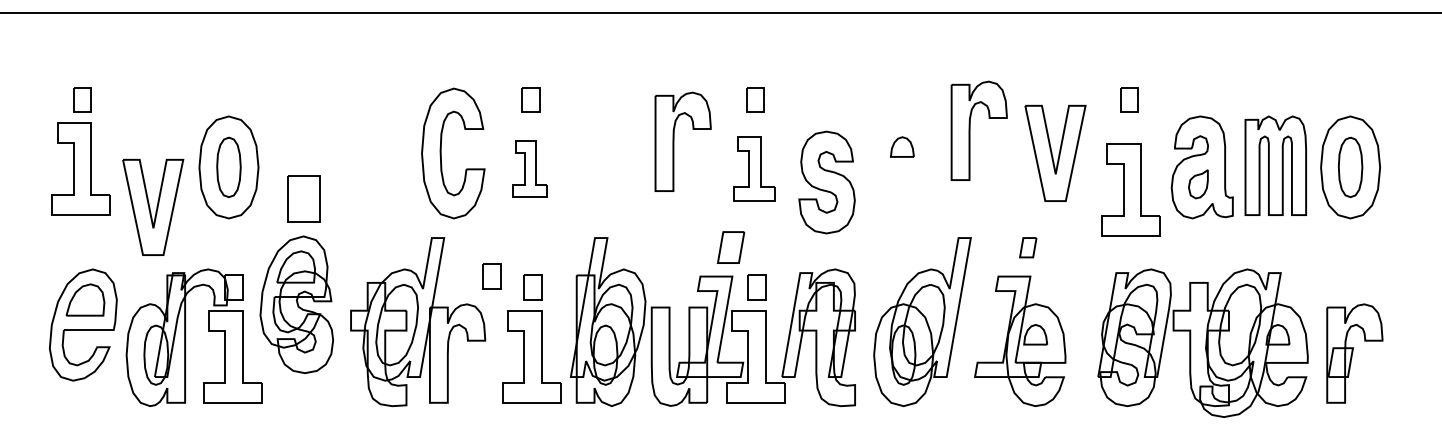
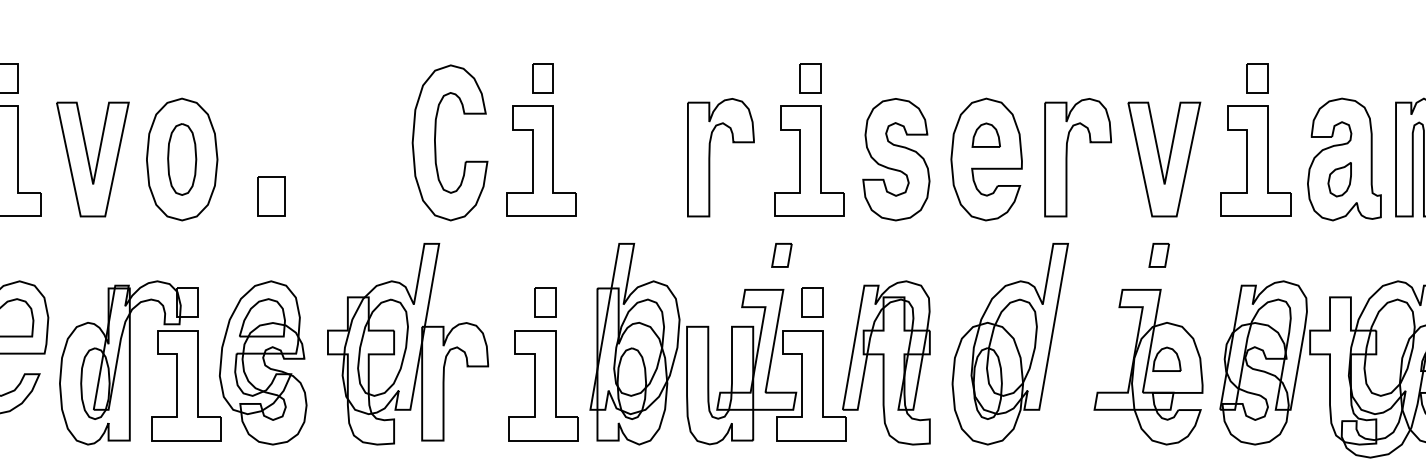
part: (970, 130) -> (1067, 157), moved
part: (674, 141) -> (710, 157), moved
part: (1055, 152) -> (1164, 158), moved
part: (902, 167) -> (986, 159), added
part: (529, 168) -> (541, 160), size x1.67
part: (753, 168) -> (808, 160), size x1.43
part: (826, 182) -> (895, 159), moved
part: (1130, 189) -> (1255, 160), moved
part: (303, 198) -> (271, 196), size x0.71
part: (153, 206) -> (93, 158), moved
part: (731, 247) -> (782, 255), size x0.62
part: (1028, 247) -> (1159, 255), moved
part: (491, 276) -> (495, 289), removed
part: (296, 304) -> (262, 362), moved
part: (1020, 340) -> (1148, 366), moved

